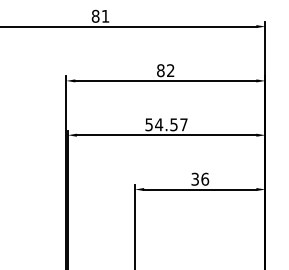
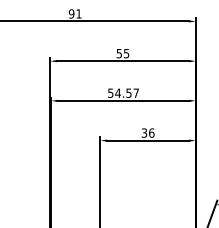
text: (95, 15) -> (71, 13), 81 -> 91
text: (165, 70) -> (122, 53), 82 -> 55

